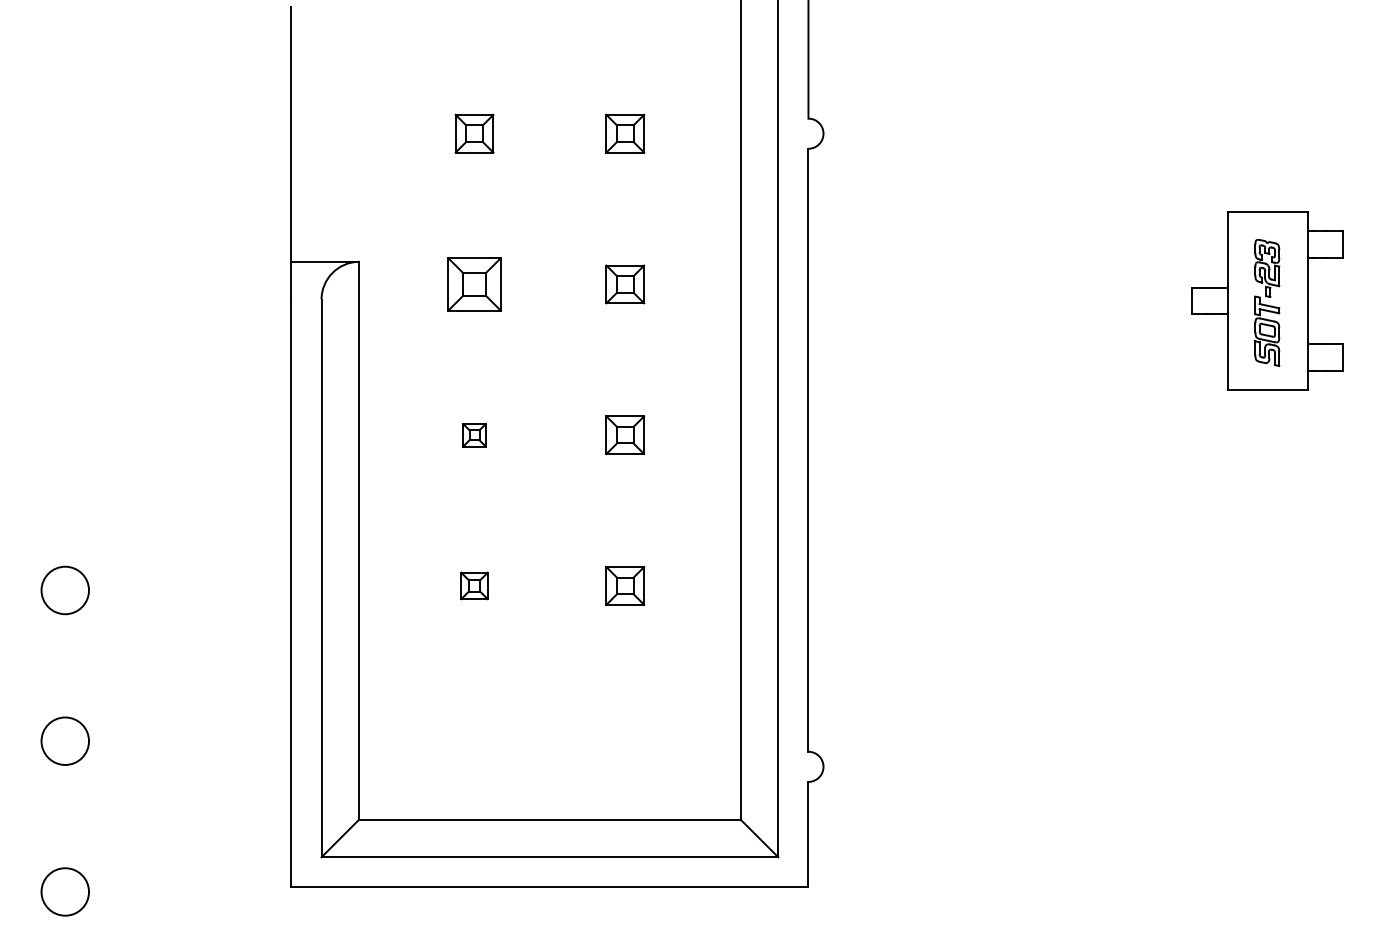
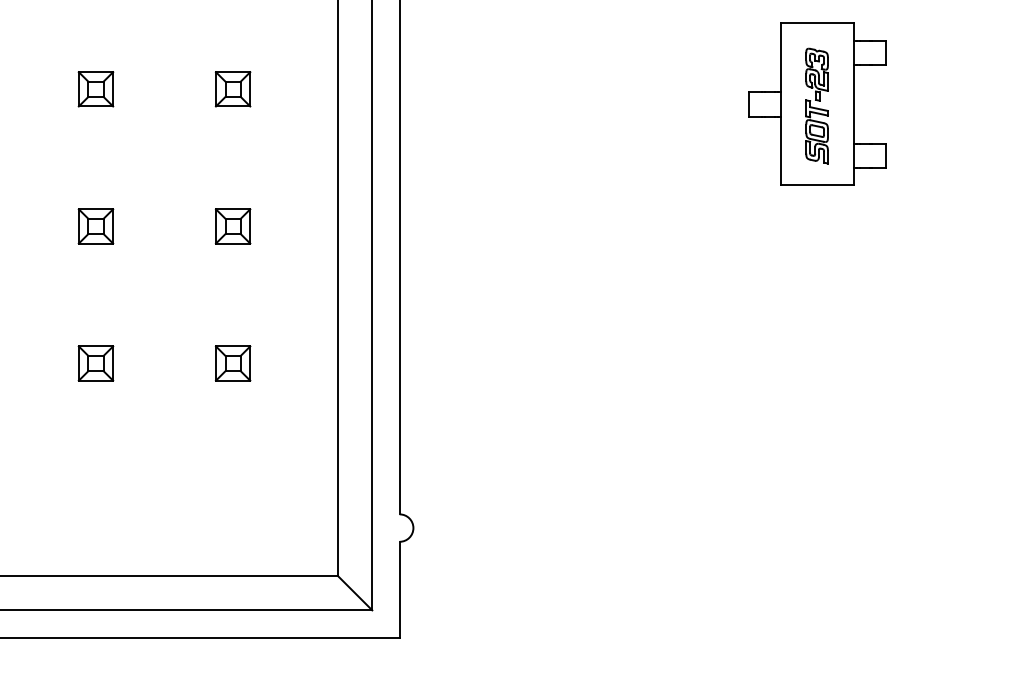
part: (474, 284) -> (95, 89), size x0.71
part: (474, 435) -> (95, 226), size x1.67
part: (474, 585) -> (95, 363), size x1.43

